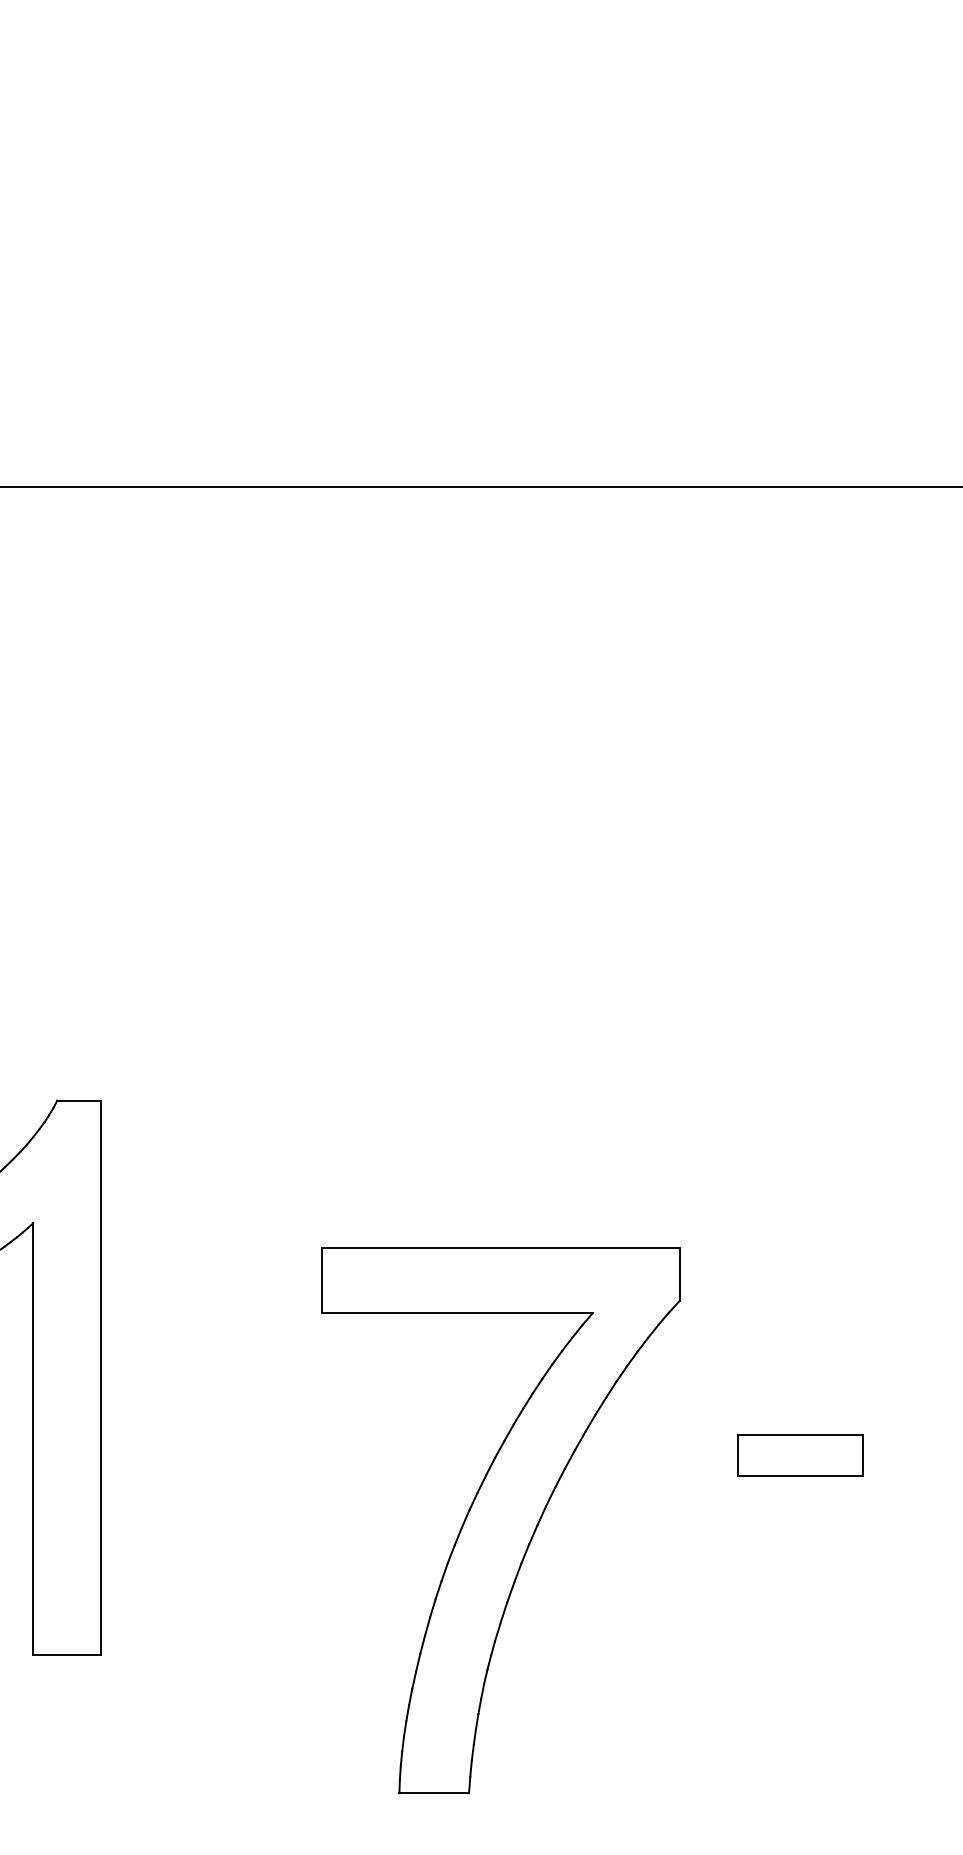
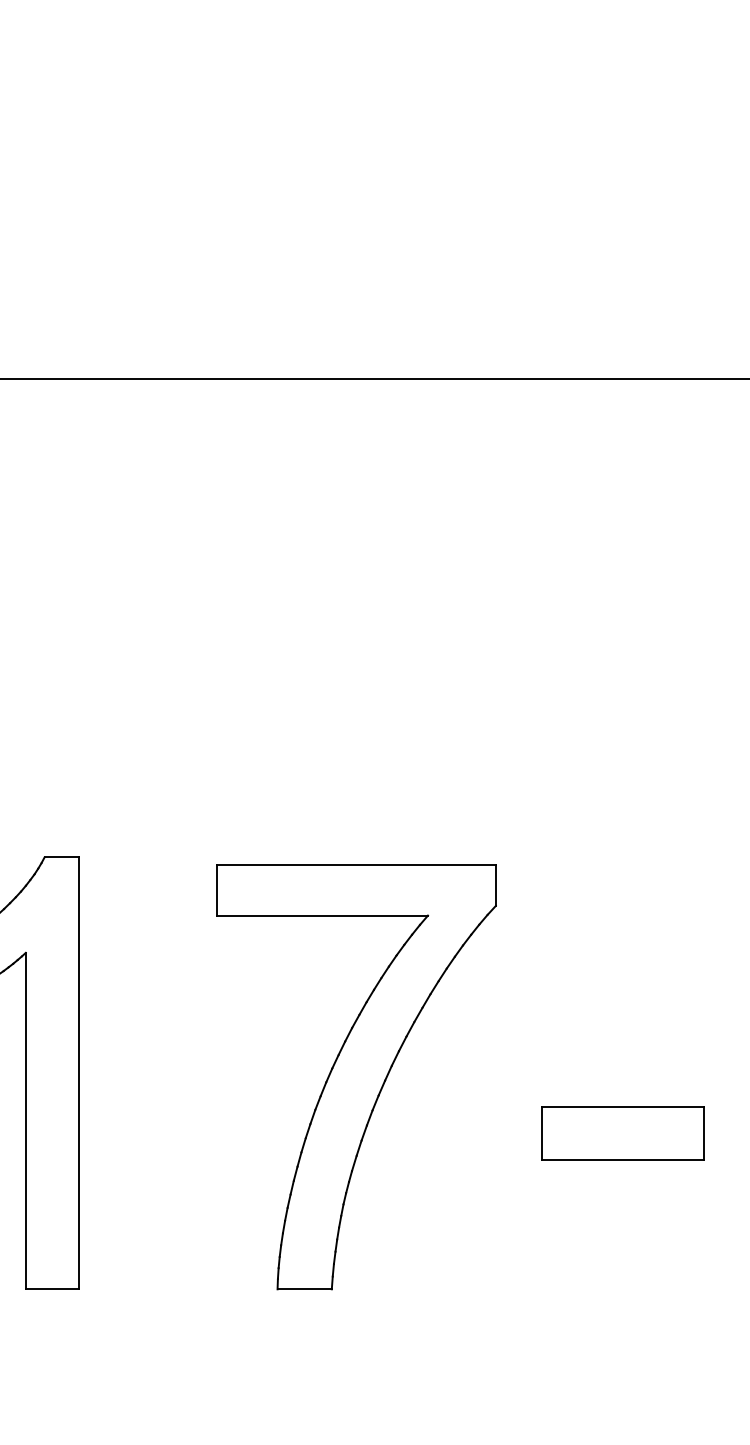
part: (799, 1455) -> (622, 1133), size x1.67
part: (500, 1520) -> (356, 1076), moved

